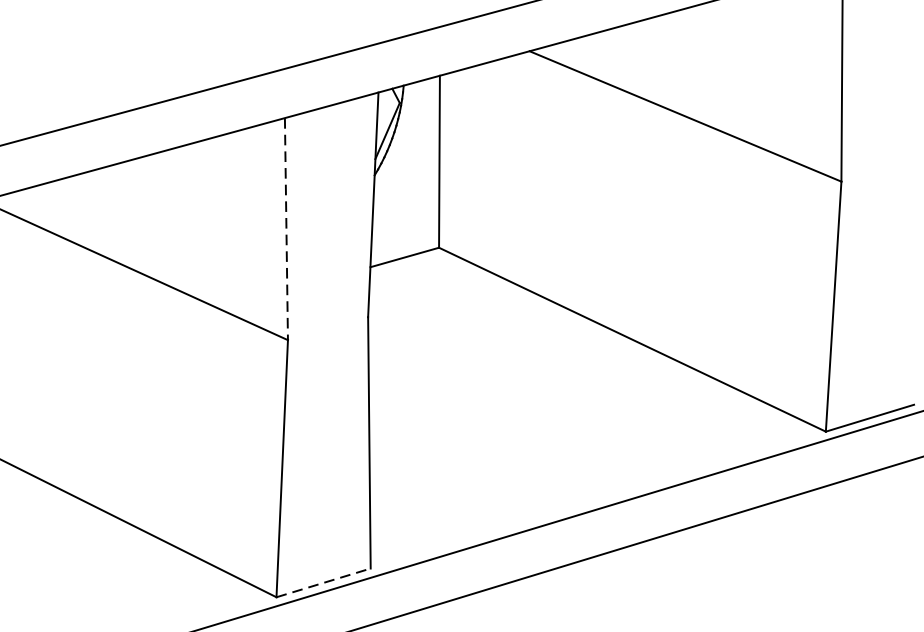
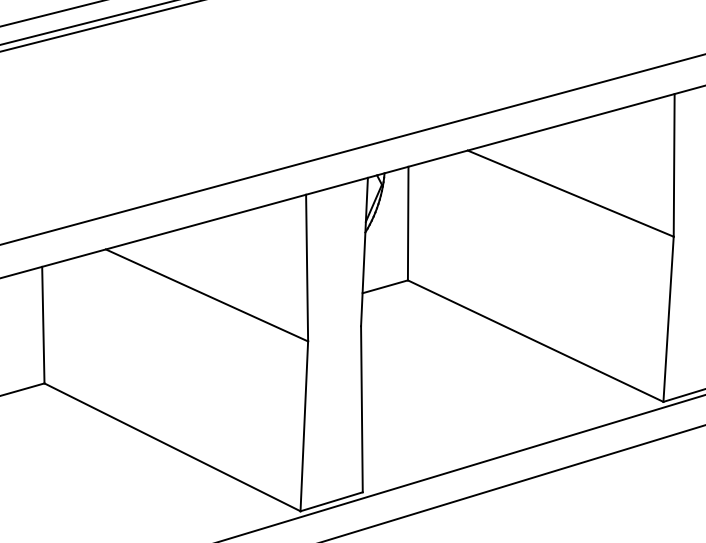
line: (287, 229) -> (307, 268), dashed -> solid
line: (323, 582) -> (331, 501), dashed -> solid

